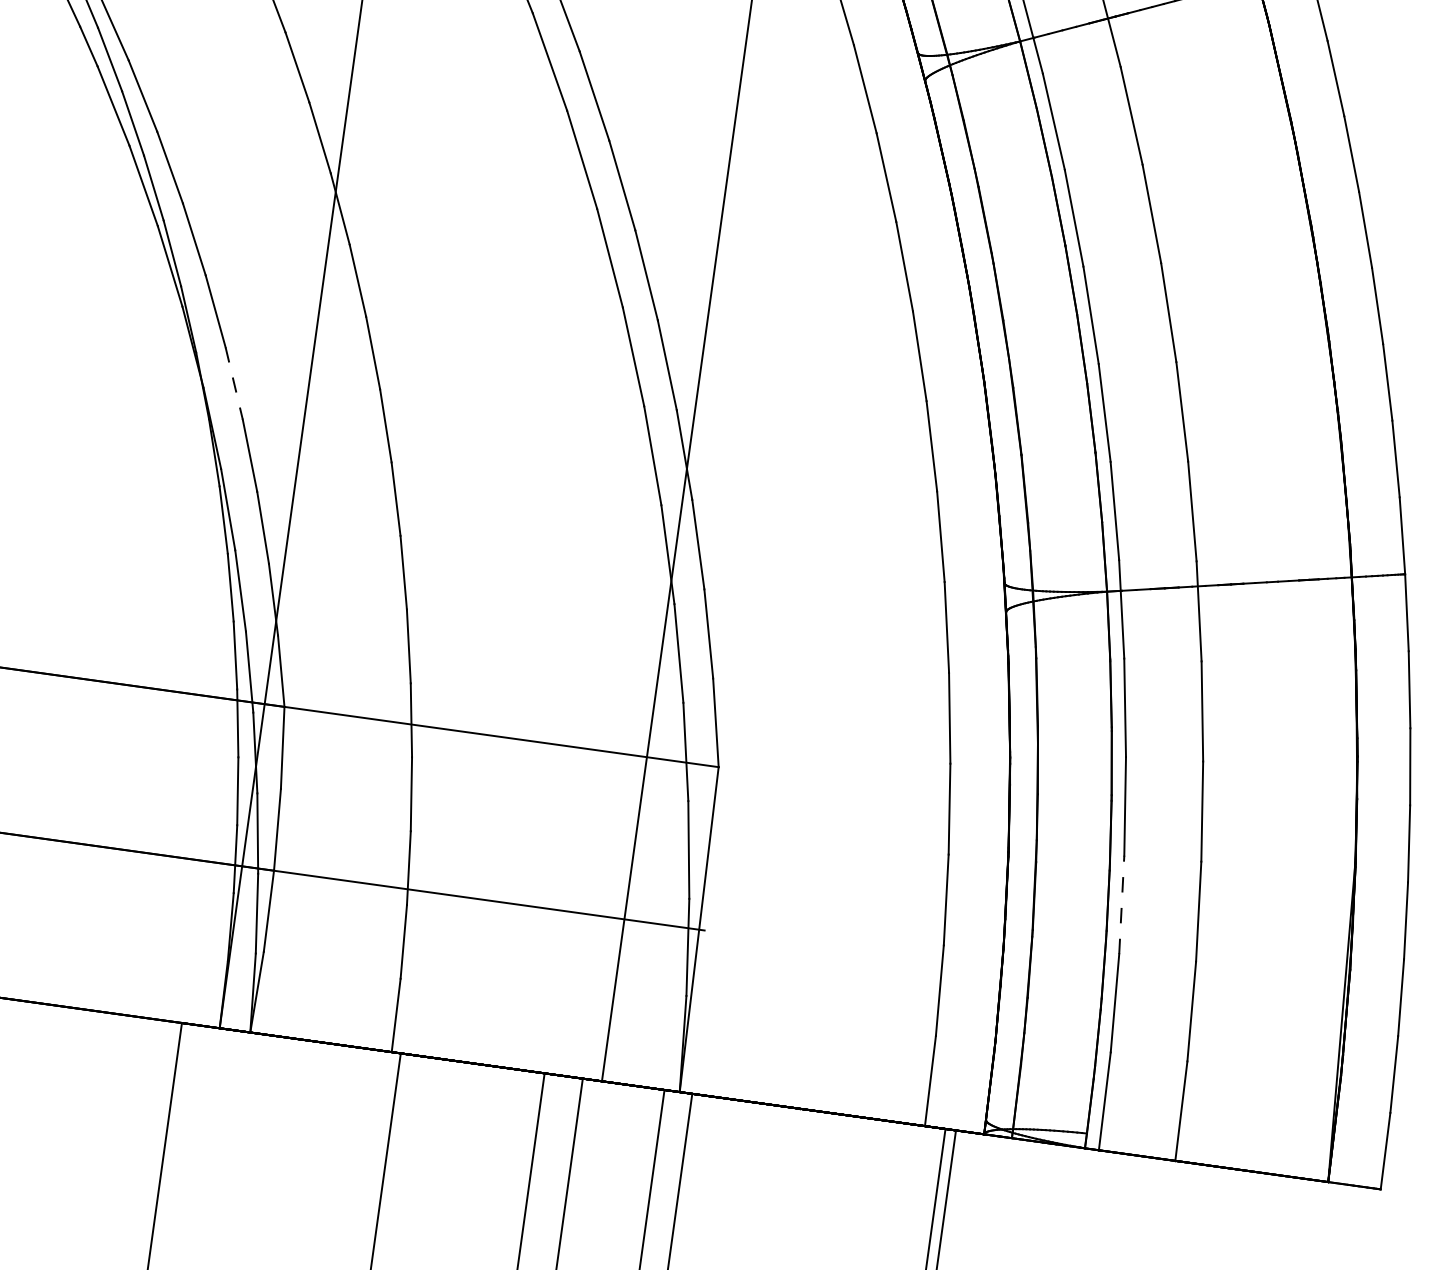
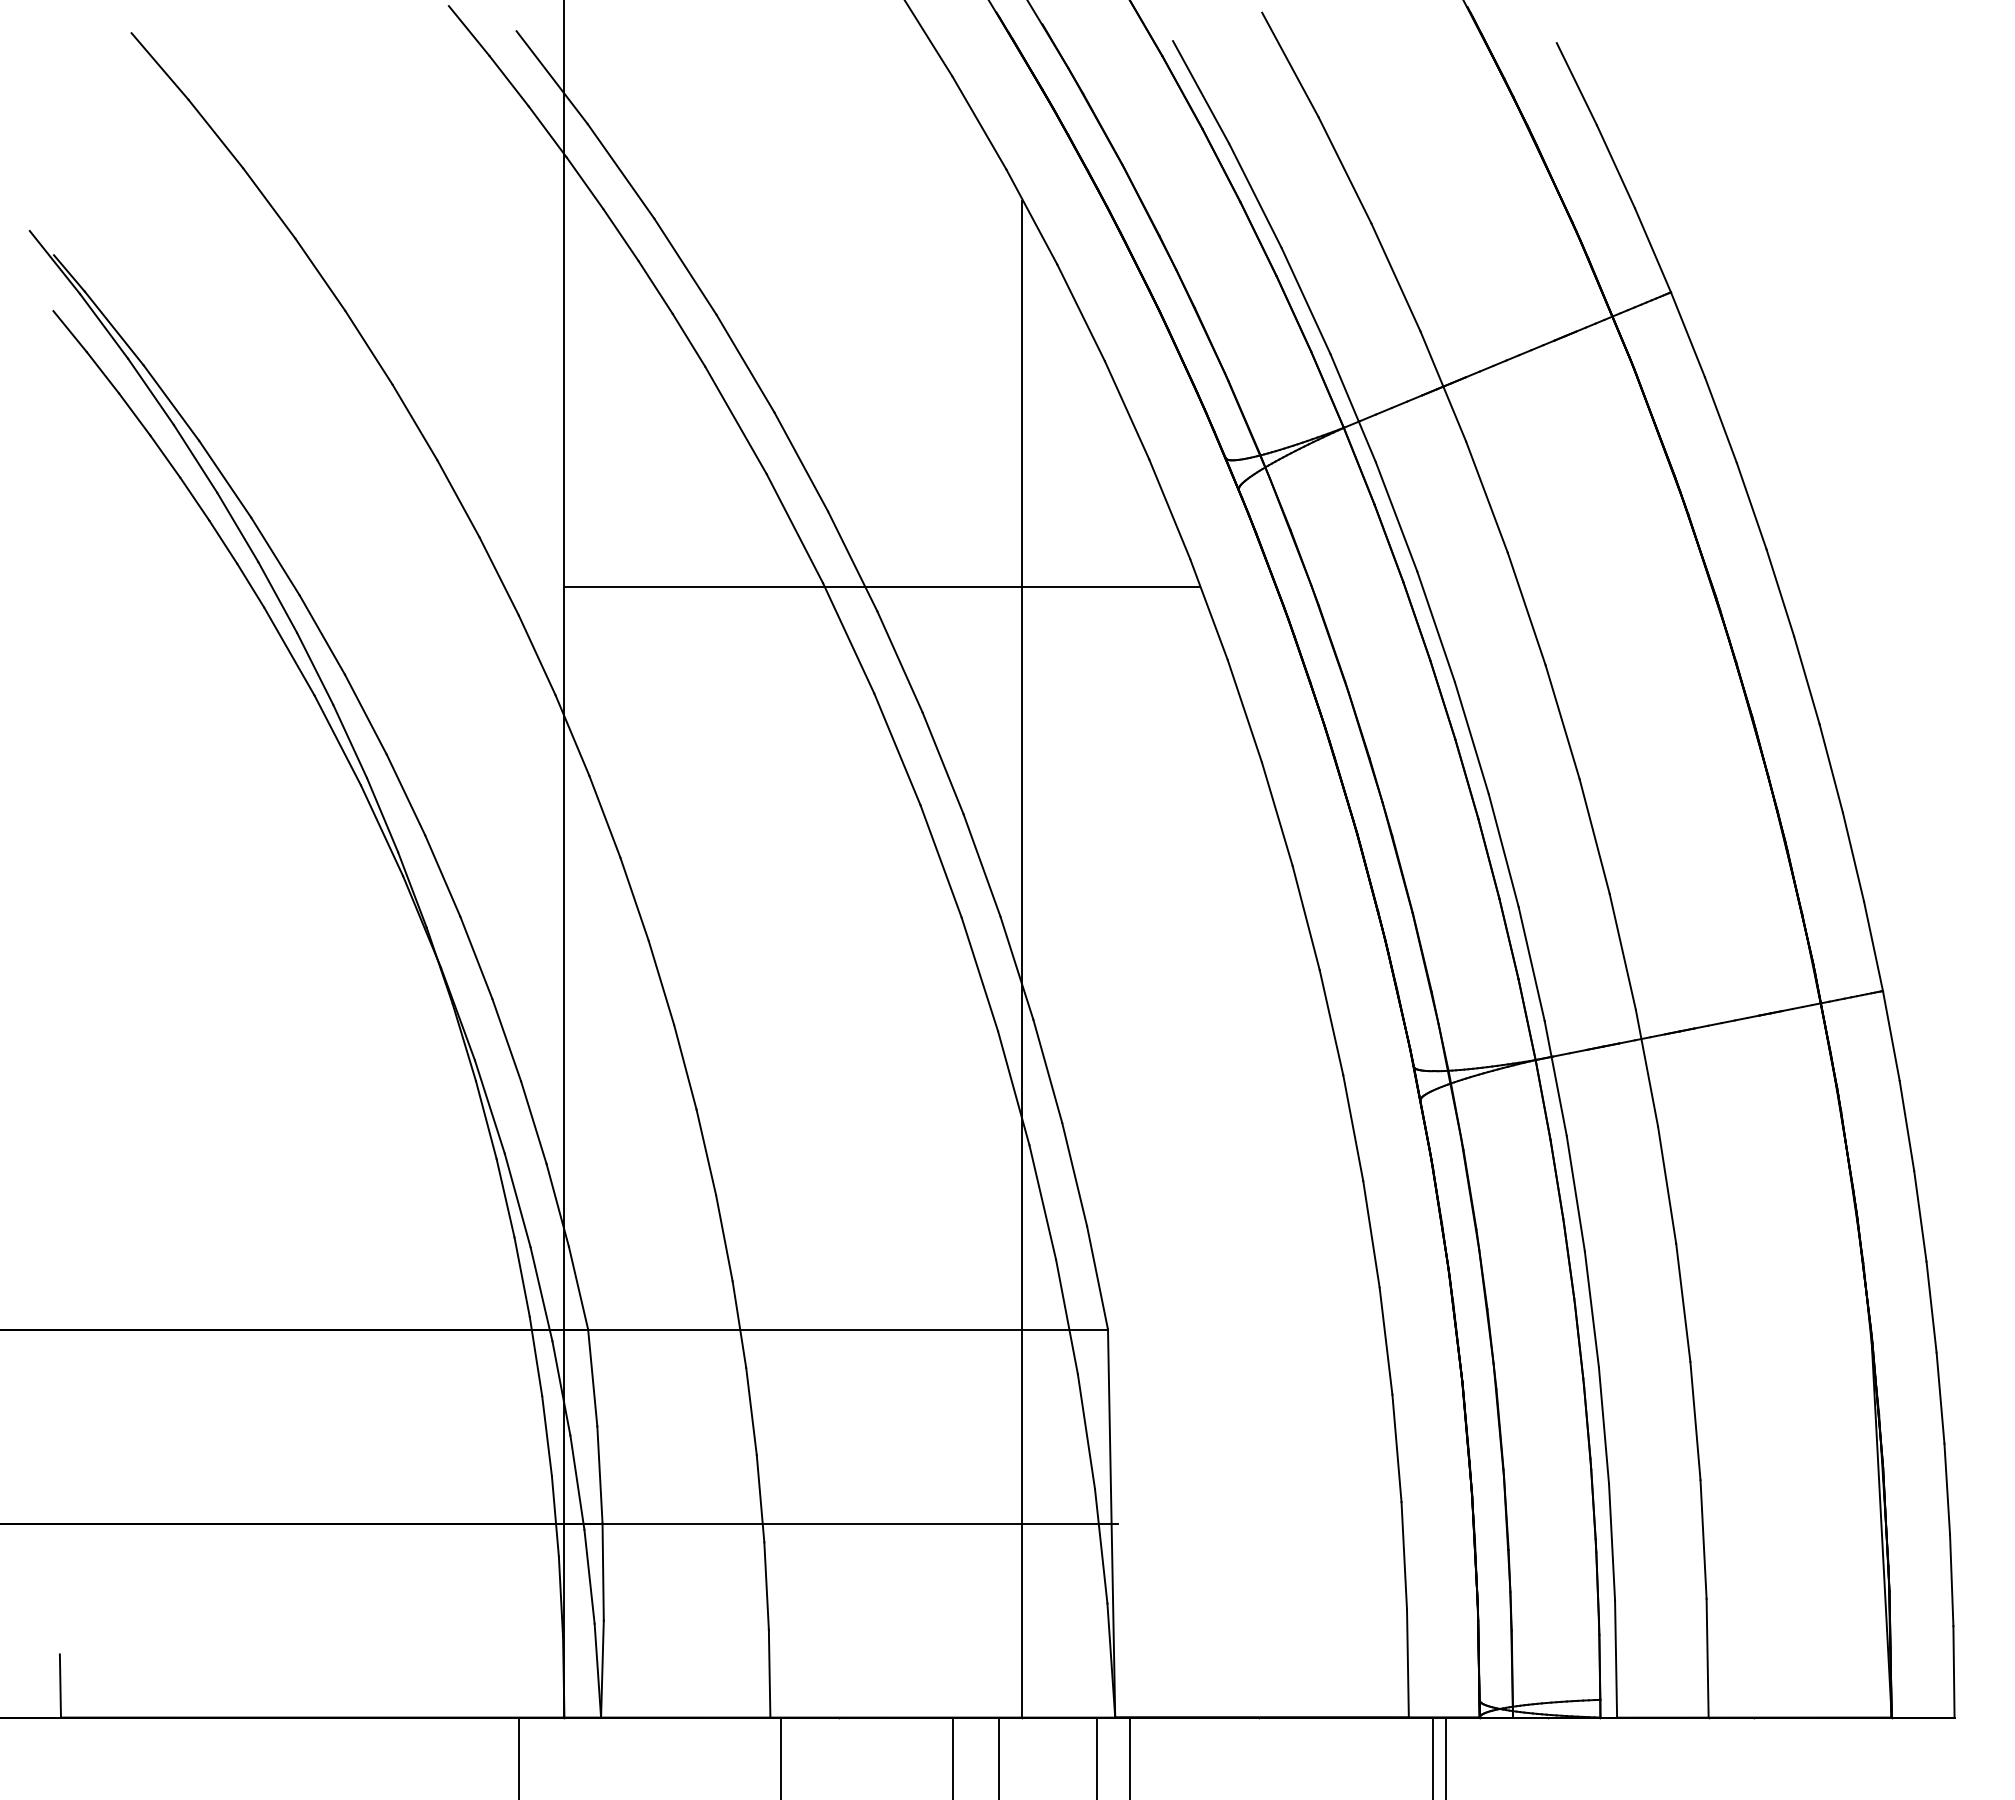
line: (615, 121) -> (881, 587), added
line: (234, 383) -> (476, 957), dashed -> solid
line: (1121, 904) -> (1603, 1425), dashed -> solid

